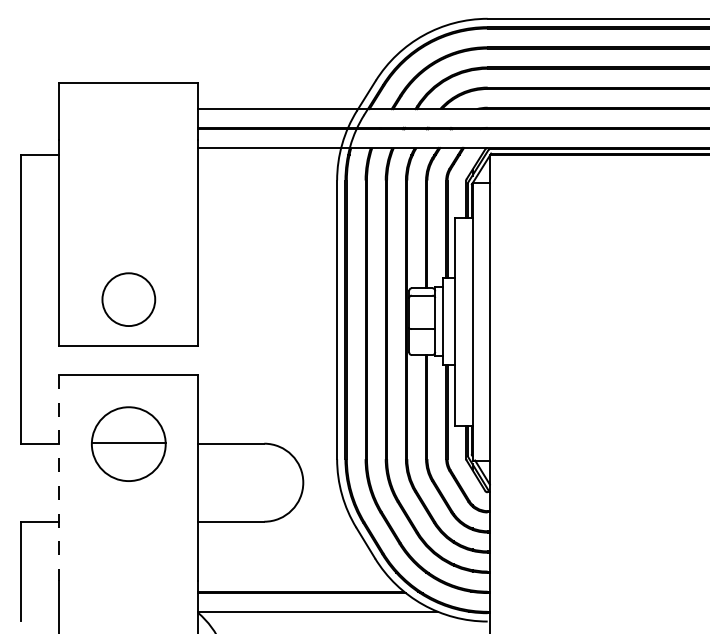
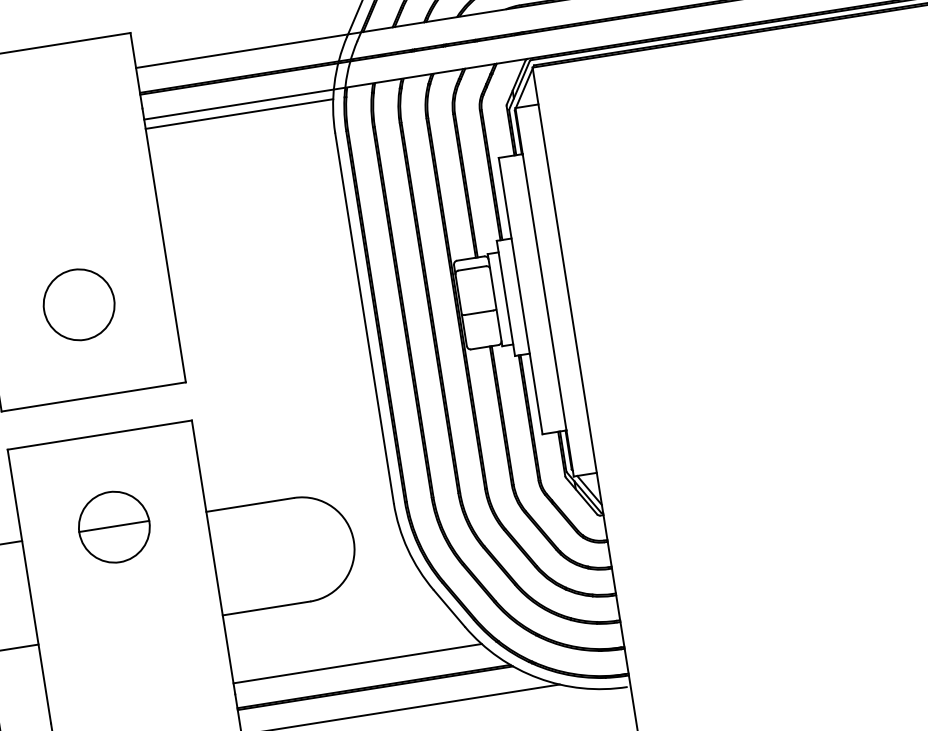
line: (268, 155) -> (238, 114), added
circle: (128, 299) -> (78, 304), moved
part: (128, 444) -> (113, 527), size x0.71
line: (59, 478) -> (29, 587), dashed -> solid
line: (291, 572) -> (357, 663), added

